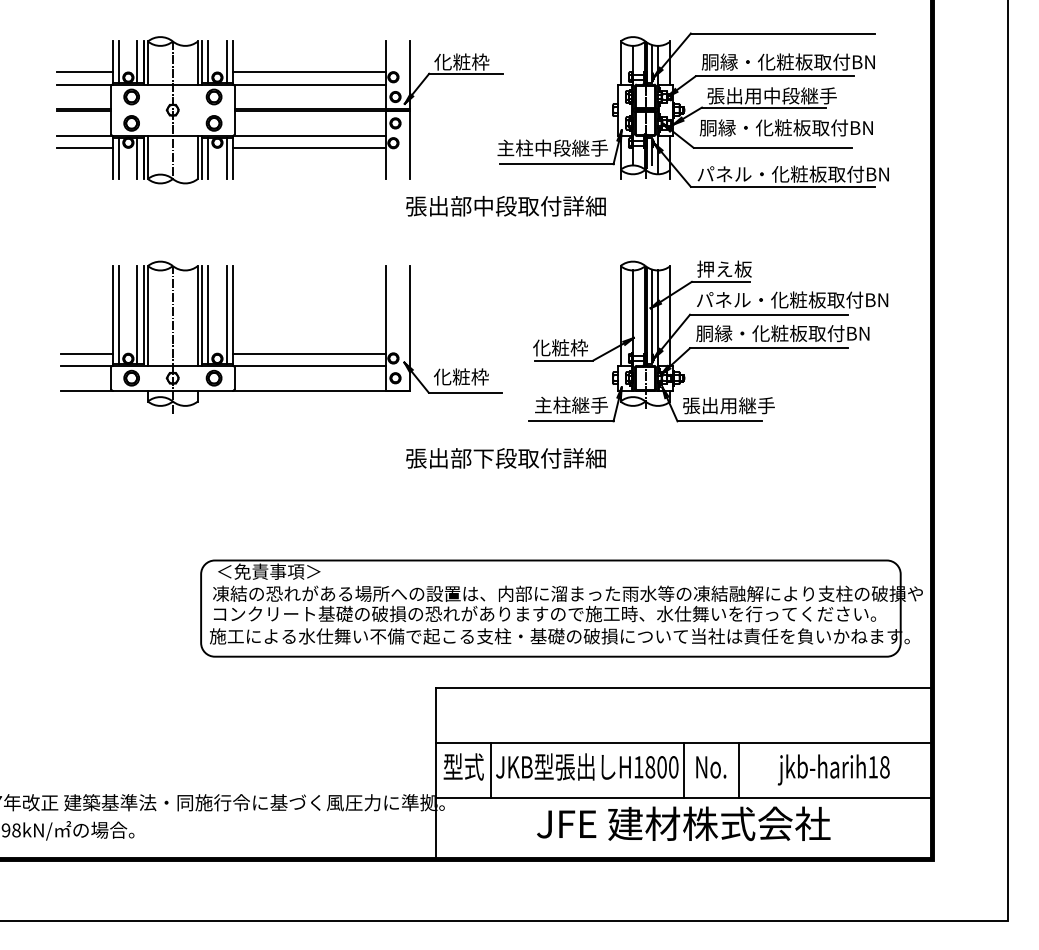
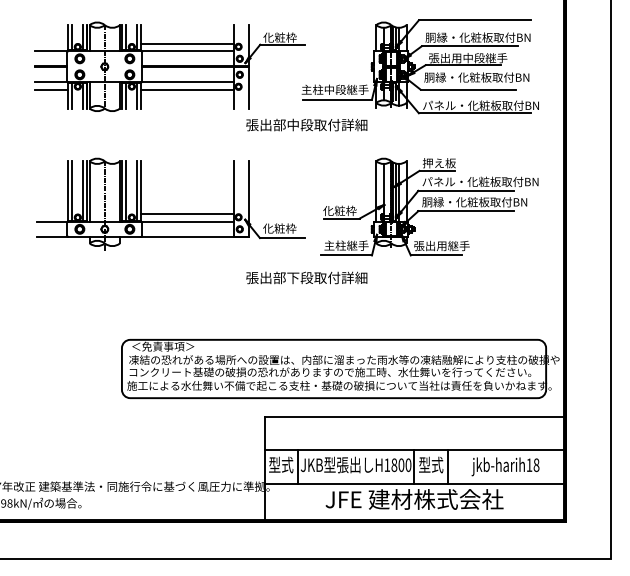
line: (84, 71) -> (51, 43), removed
line: (86, 353) -> (52, 214), removed
text: (711, 766) -> (431, 464), No. -> 型式

